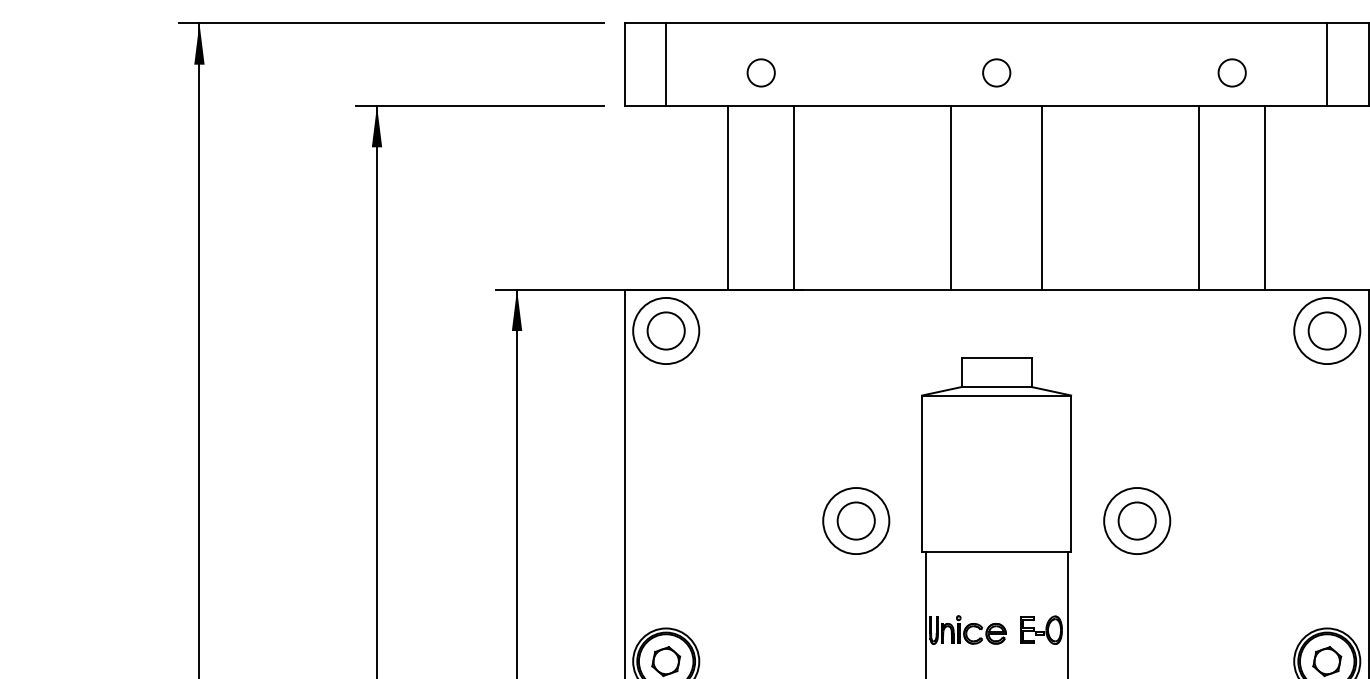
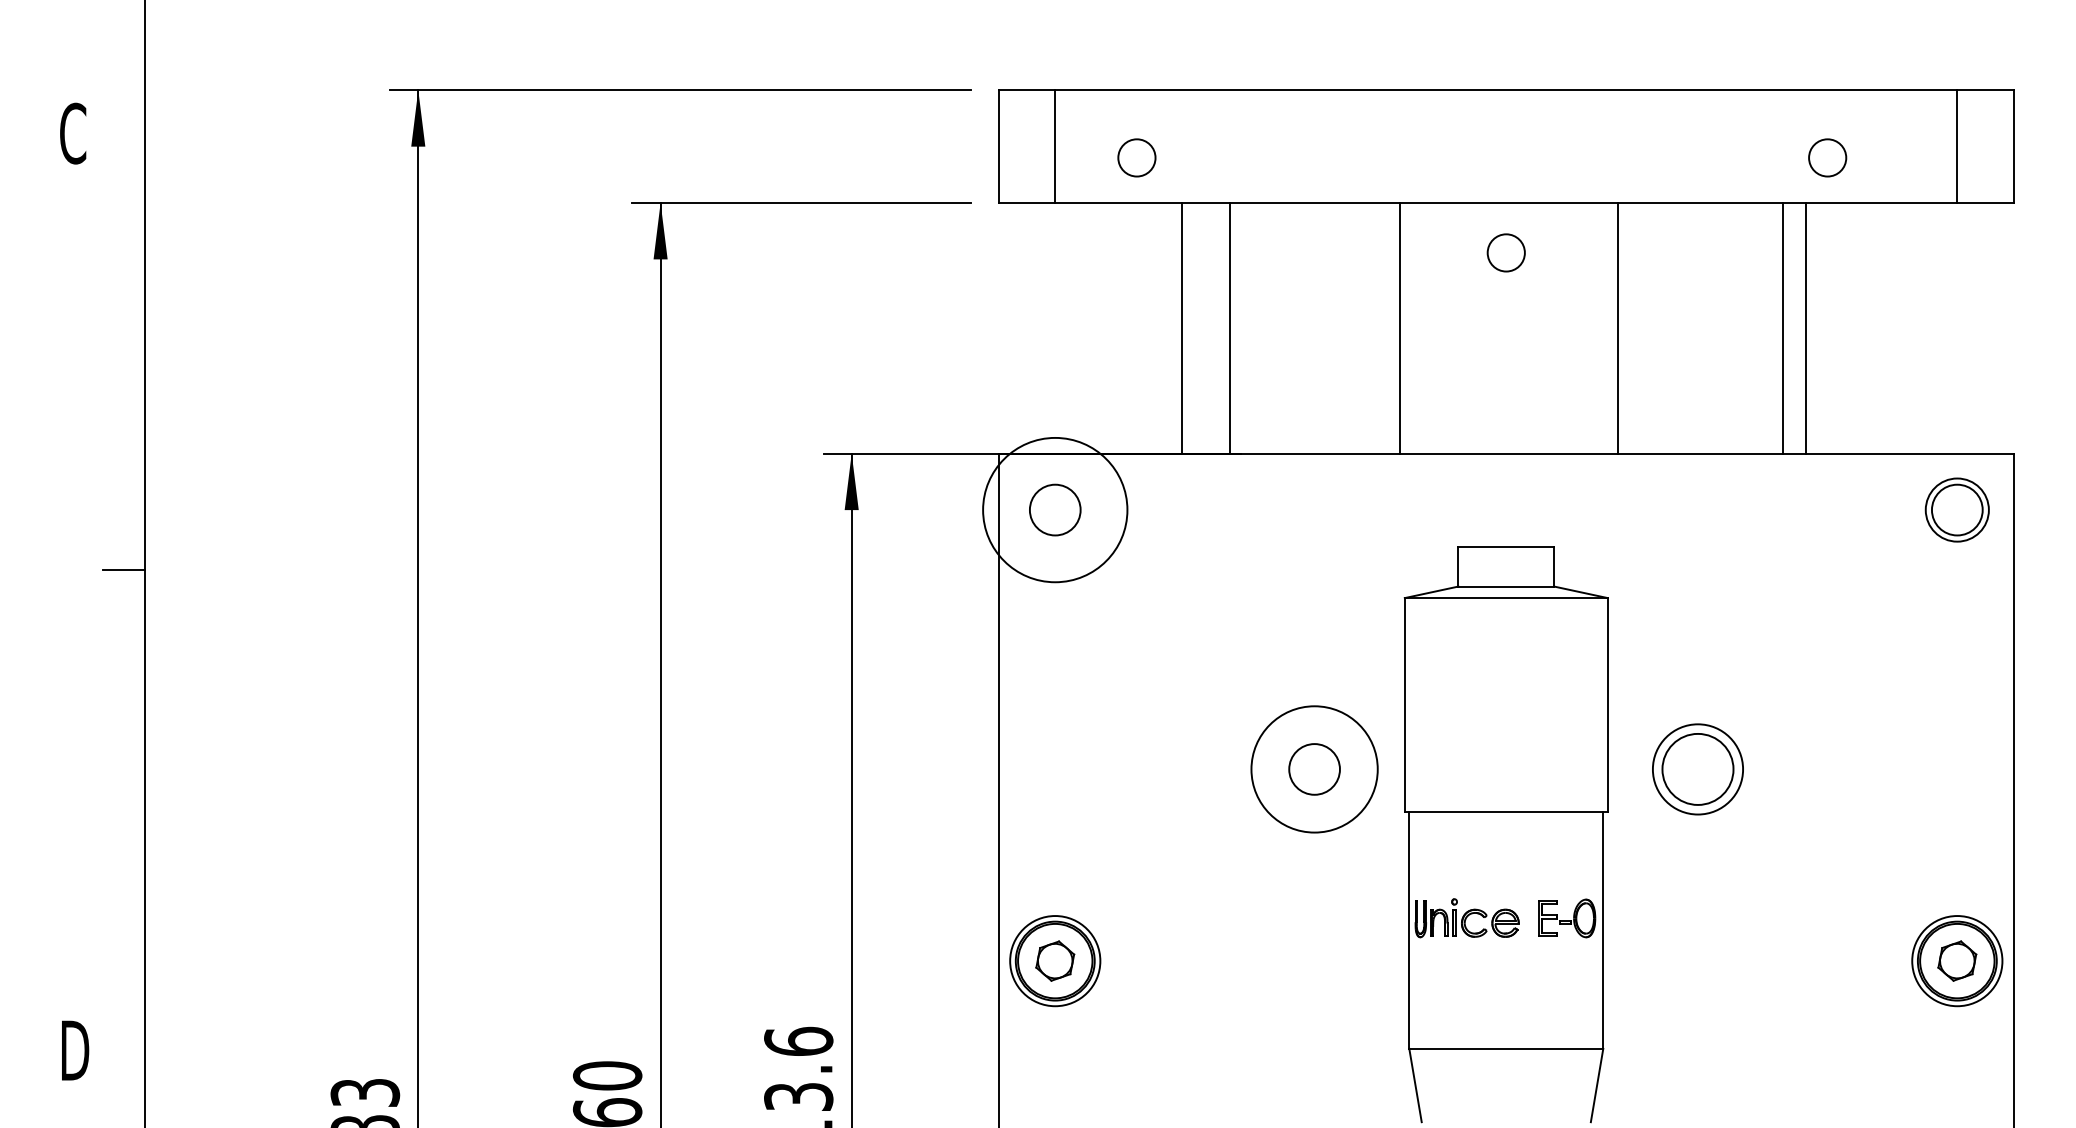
circle: (760, 72) -> (1136, 157), moved
circle: (996, 72) -> (1505, 252), moved
line: (727, 197) -> (1181, 328), moved
line: (951, 197) -> (1400, 328), moved
line: (1042, 197) -> (1618, 328), moved
line: (1265, 197) -> (1805, 328), moved
circle: (666, 330) -> (1055, 509), size x1.6
circle: (1327, 330) -> (1957, 509), size x0.7
circle: (856, 521) -> (1314, 769), size x1.4
circle: (1136, 521) -> (1697, 769), size x1.4

